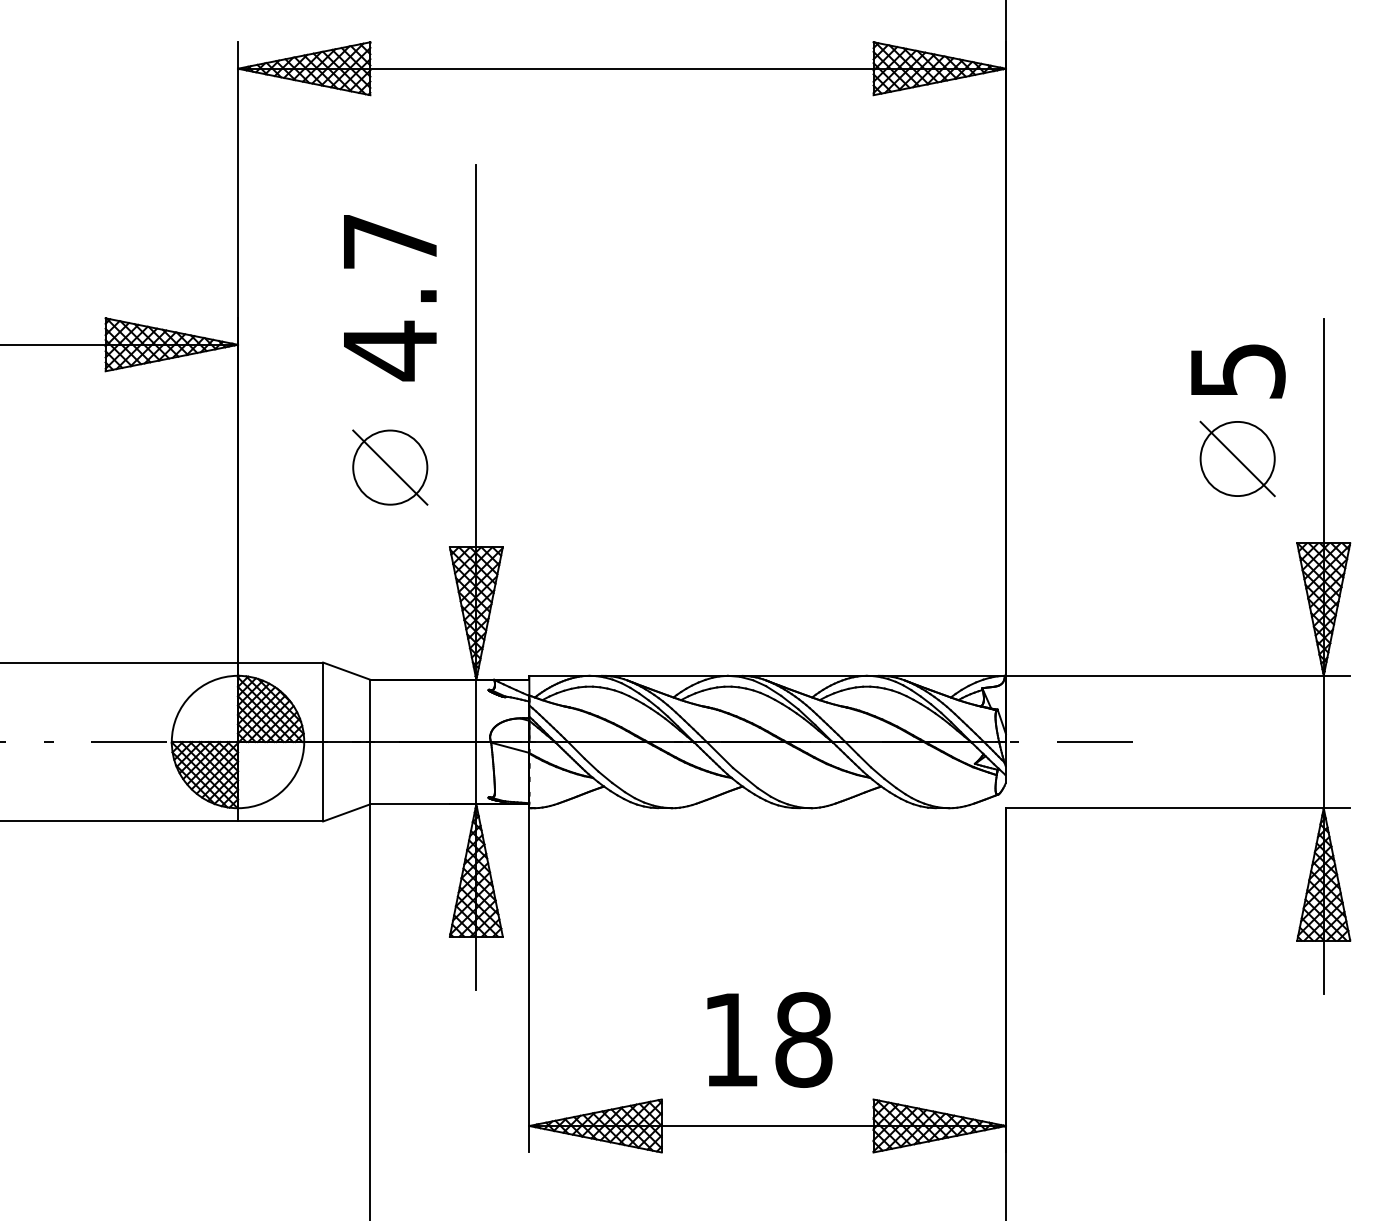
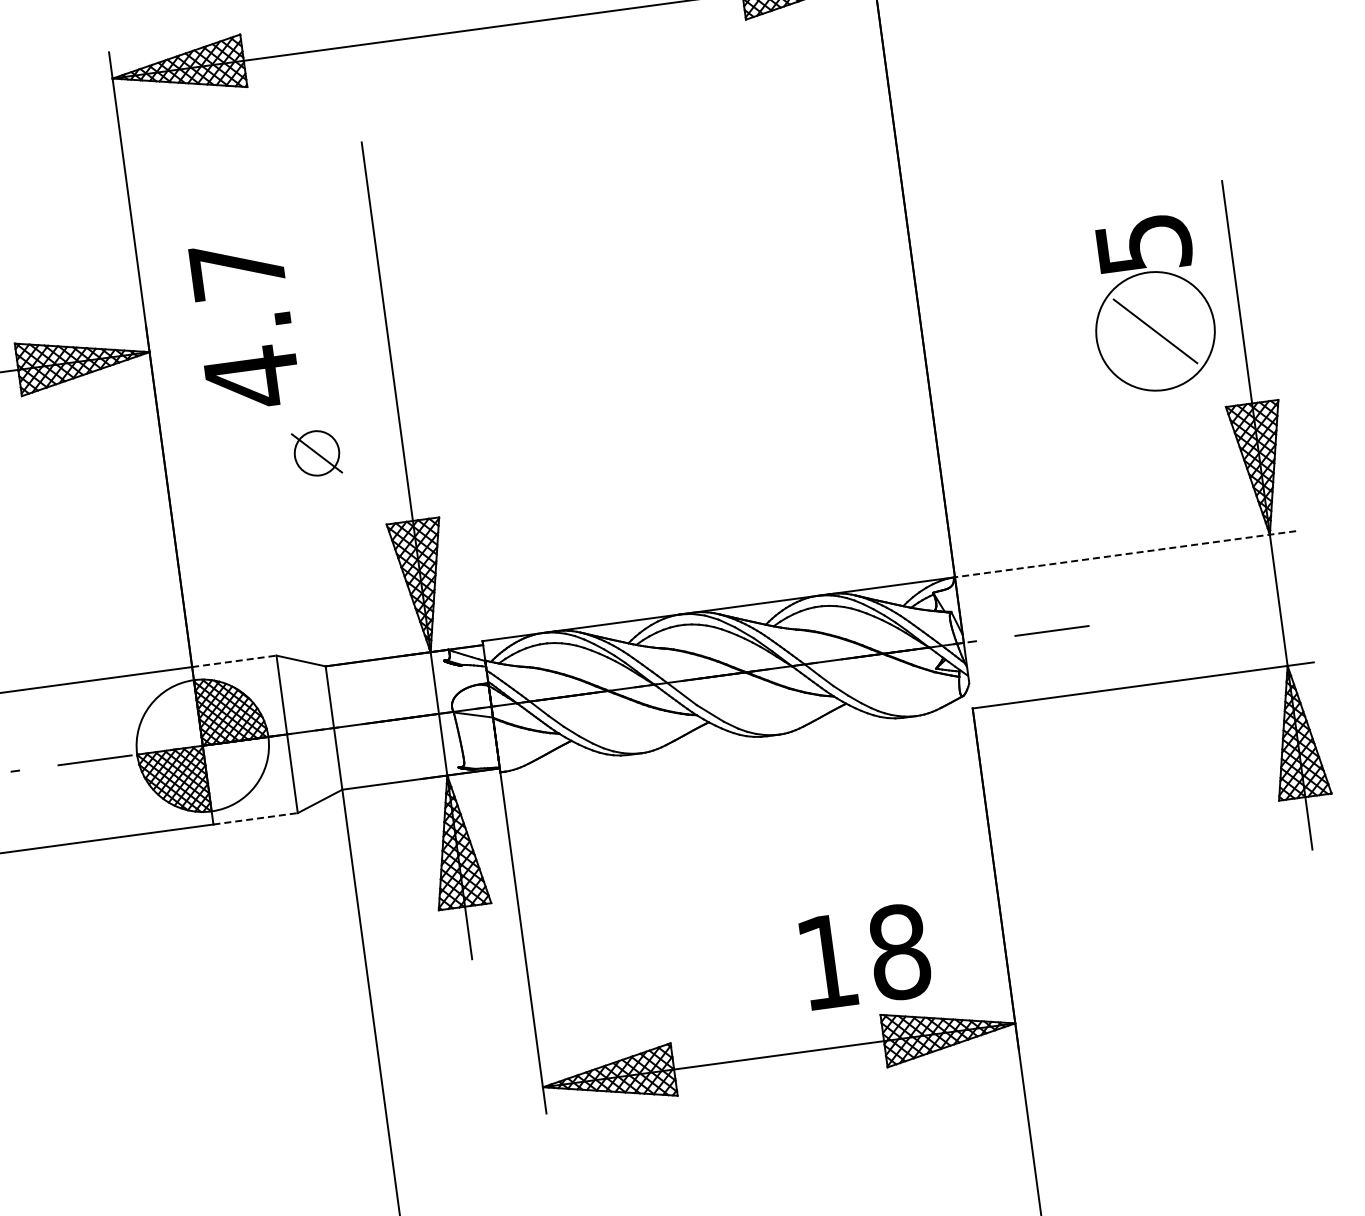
text: (390, 298) -> (245, 325), moved
circle: (1237, 458) -> (1155, 330), size x1.6
part: (390, 467) -> (317, 453), size x0.6
line: (280, 662) -> (234, 661), solid -> dashed
line: (1177, 675) -> (1124, 553), solid -> dashed
line: (280, 821) -> (255, 818), solid -> dashed
text: (769, 1039) -> (865, 956), moved

